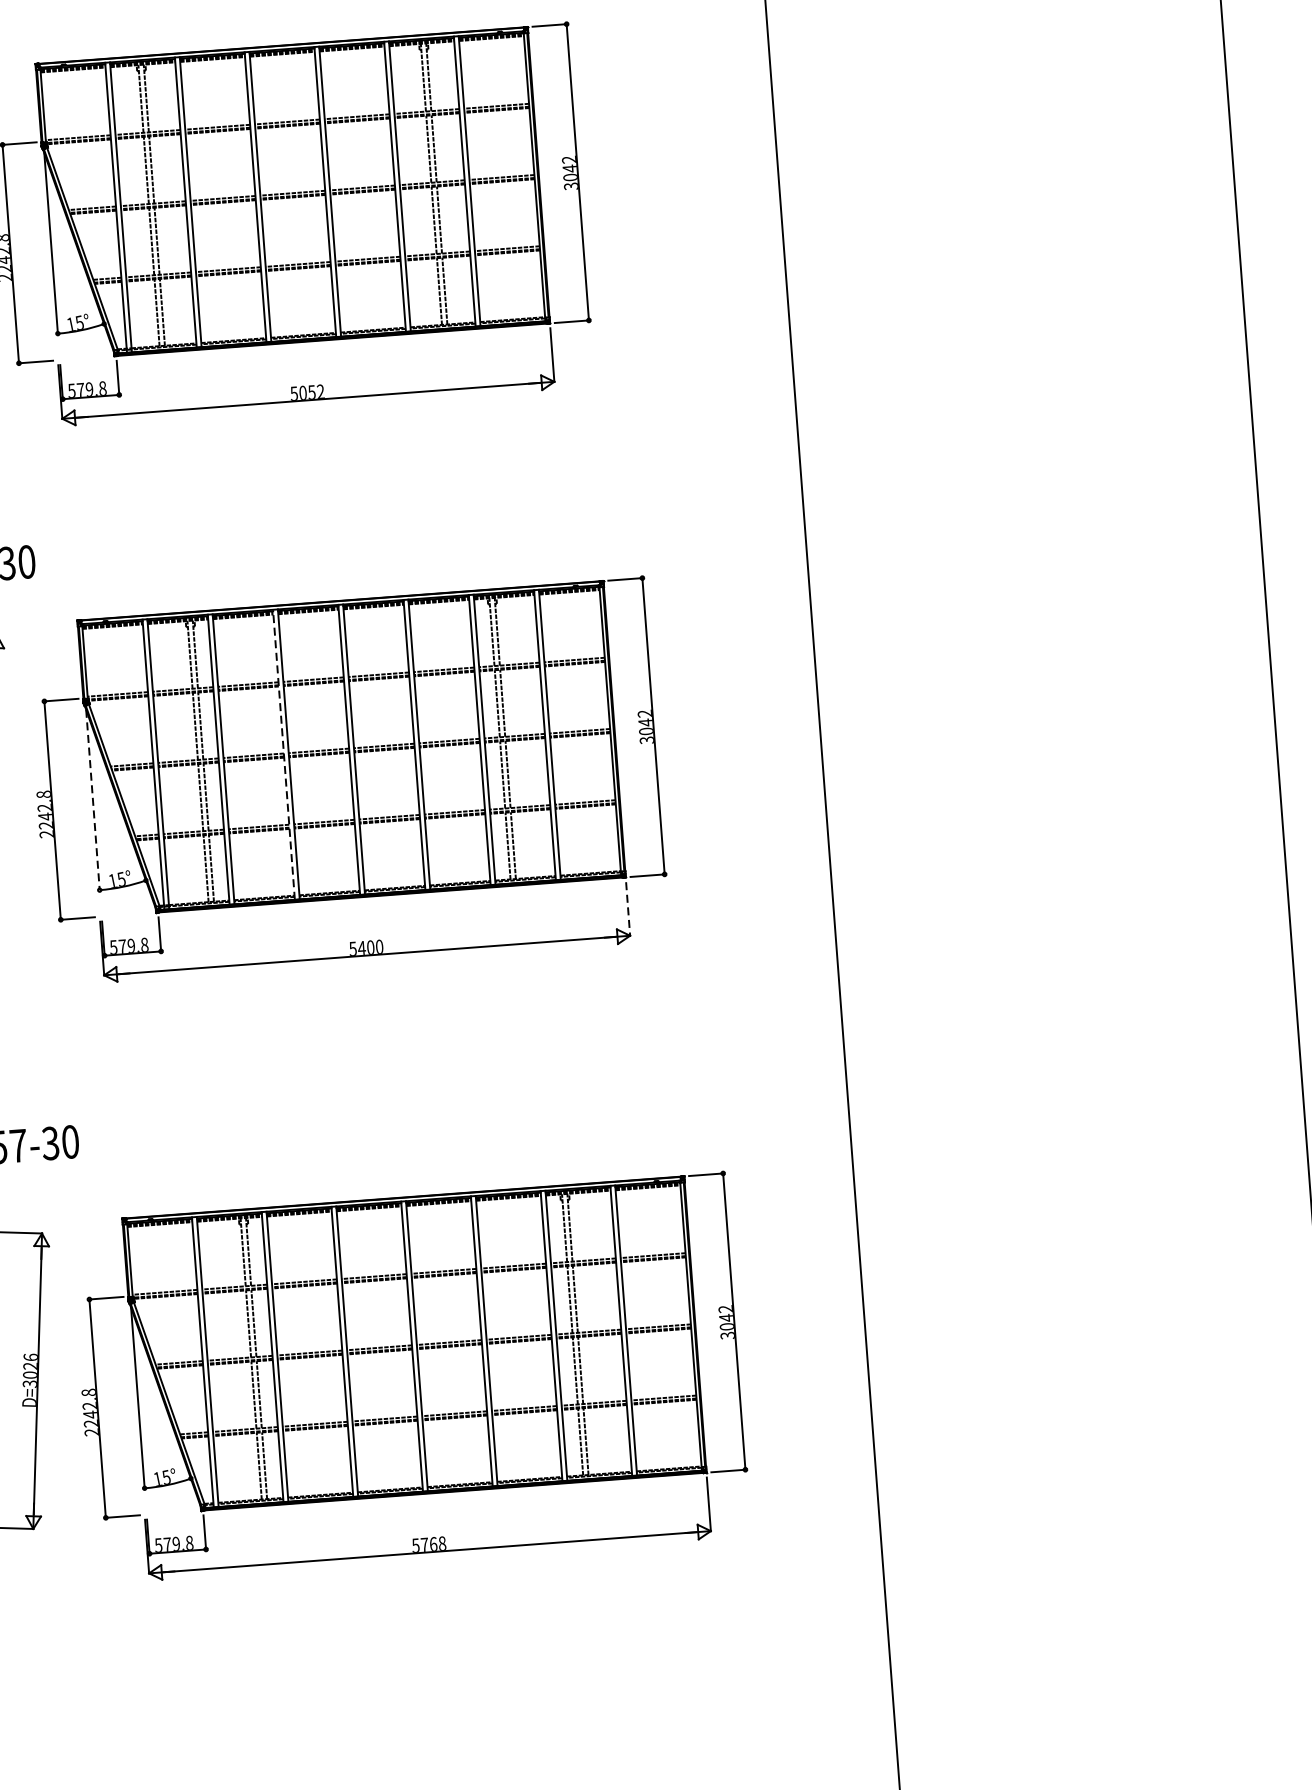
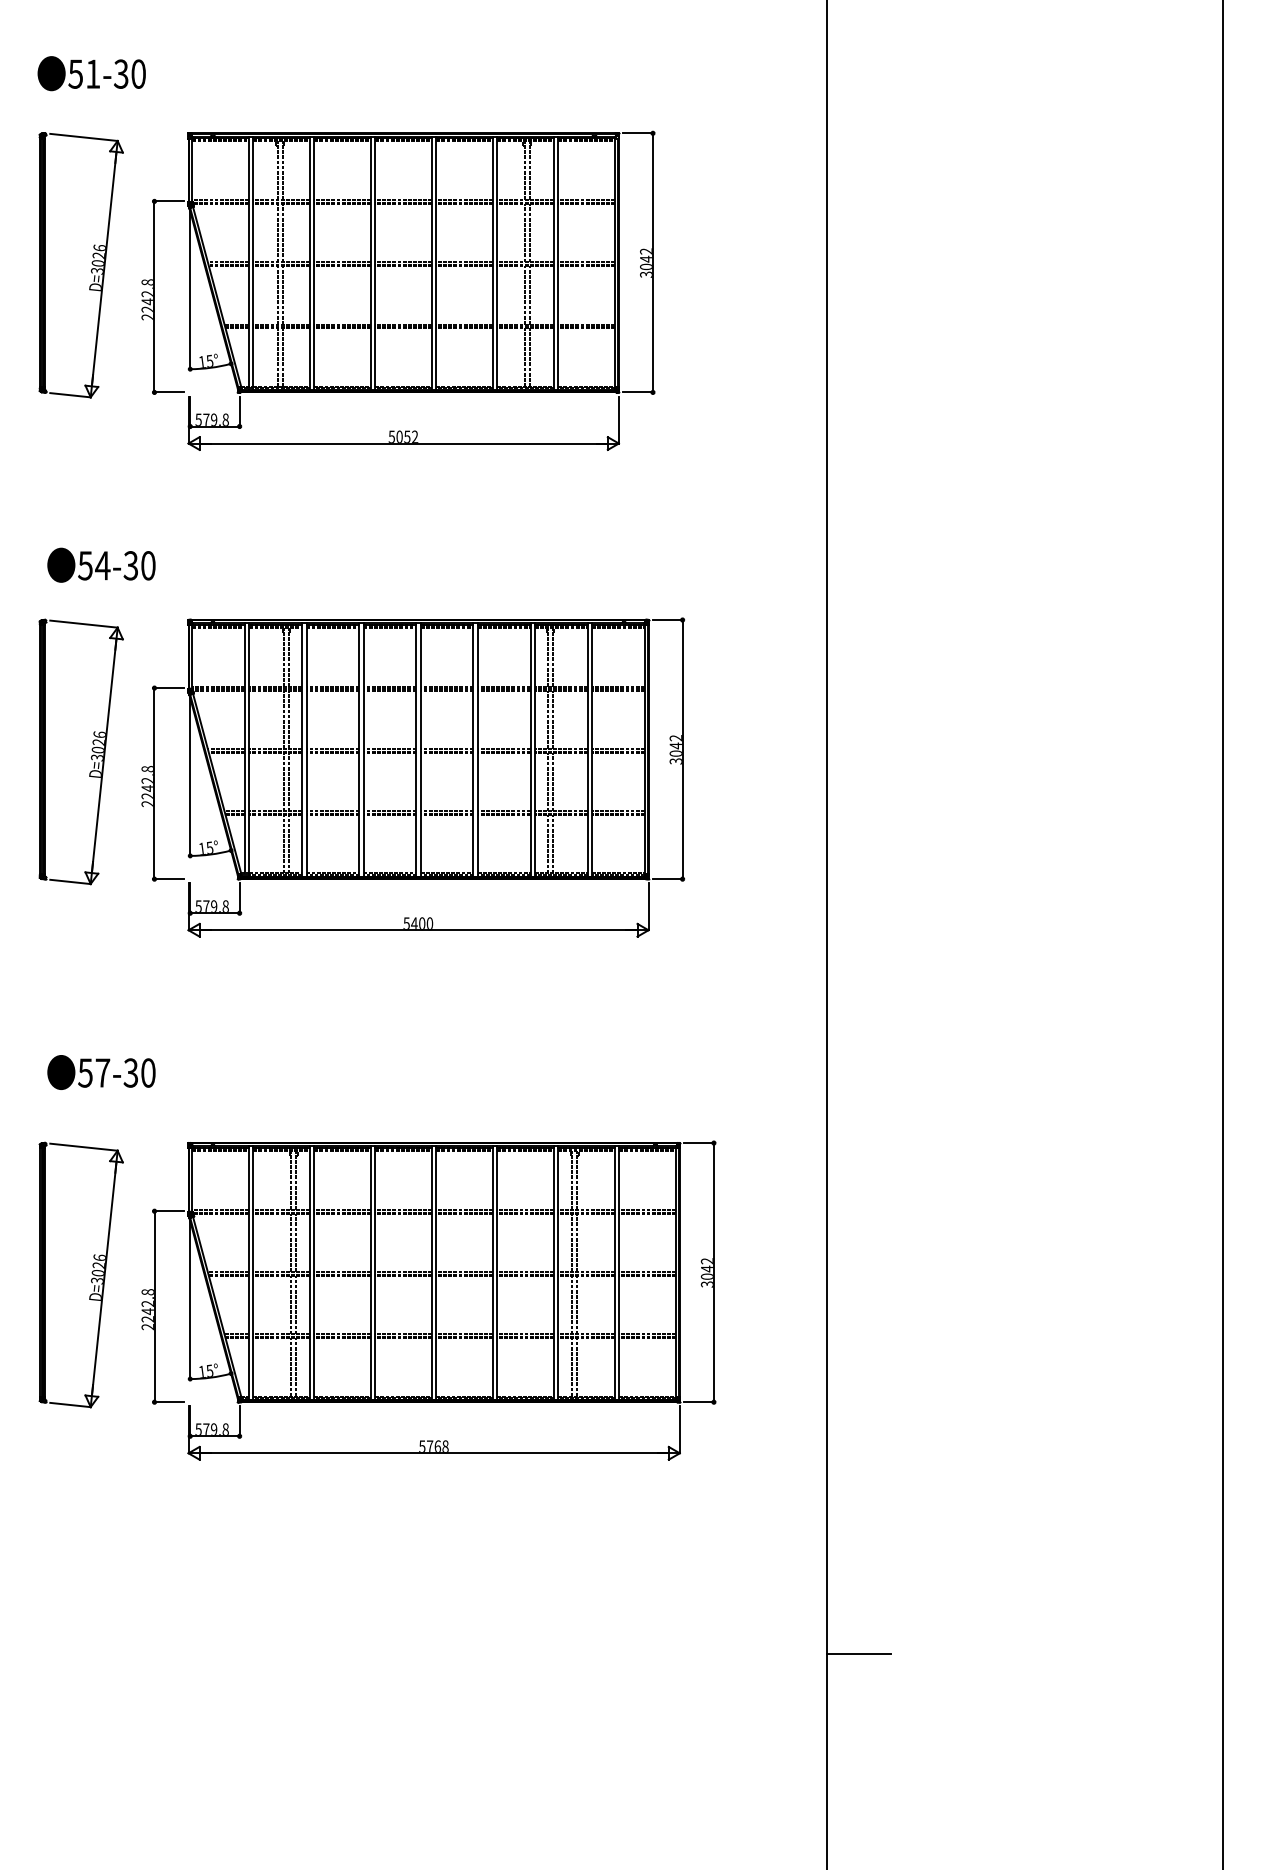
line: (284, 755) -> (359, 750), dashed -> solid
line: (93, 800) -> (190, 777), dashed -> solid
line: (628, 909) -> (648, 907), dashed -> solid
line: (933, 1745) -> (859, 1654), added

